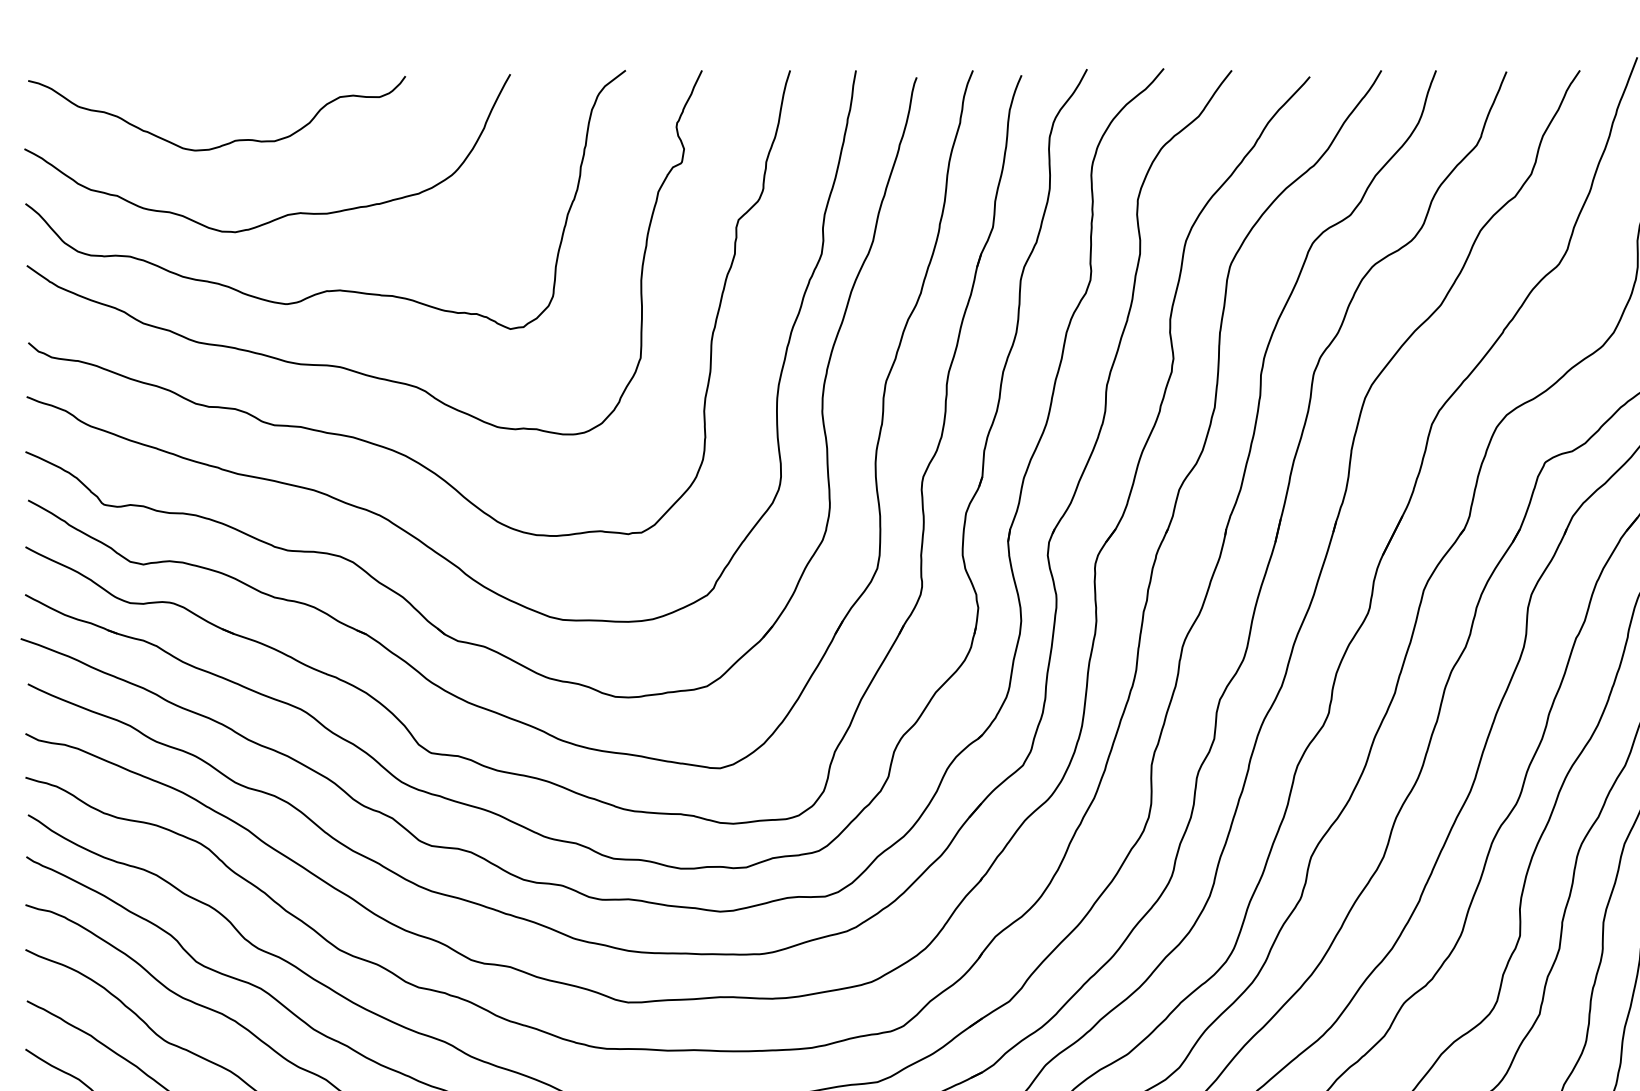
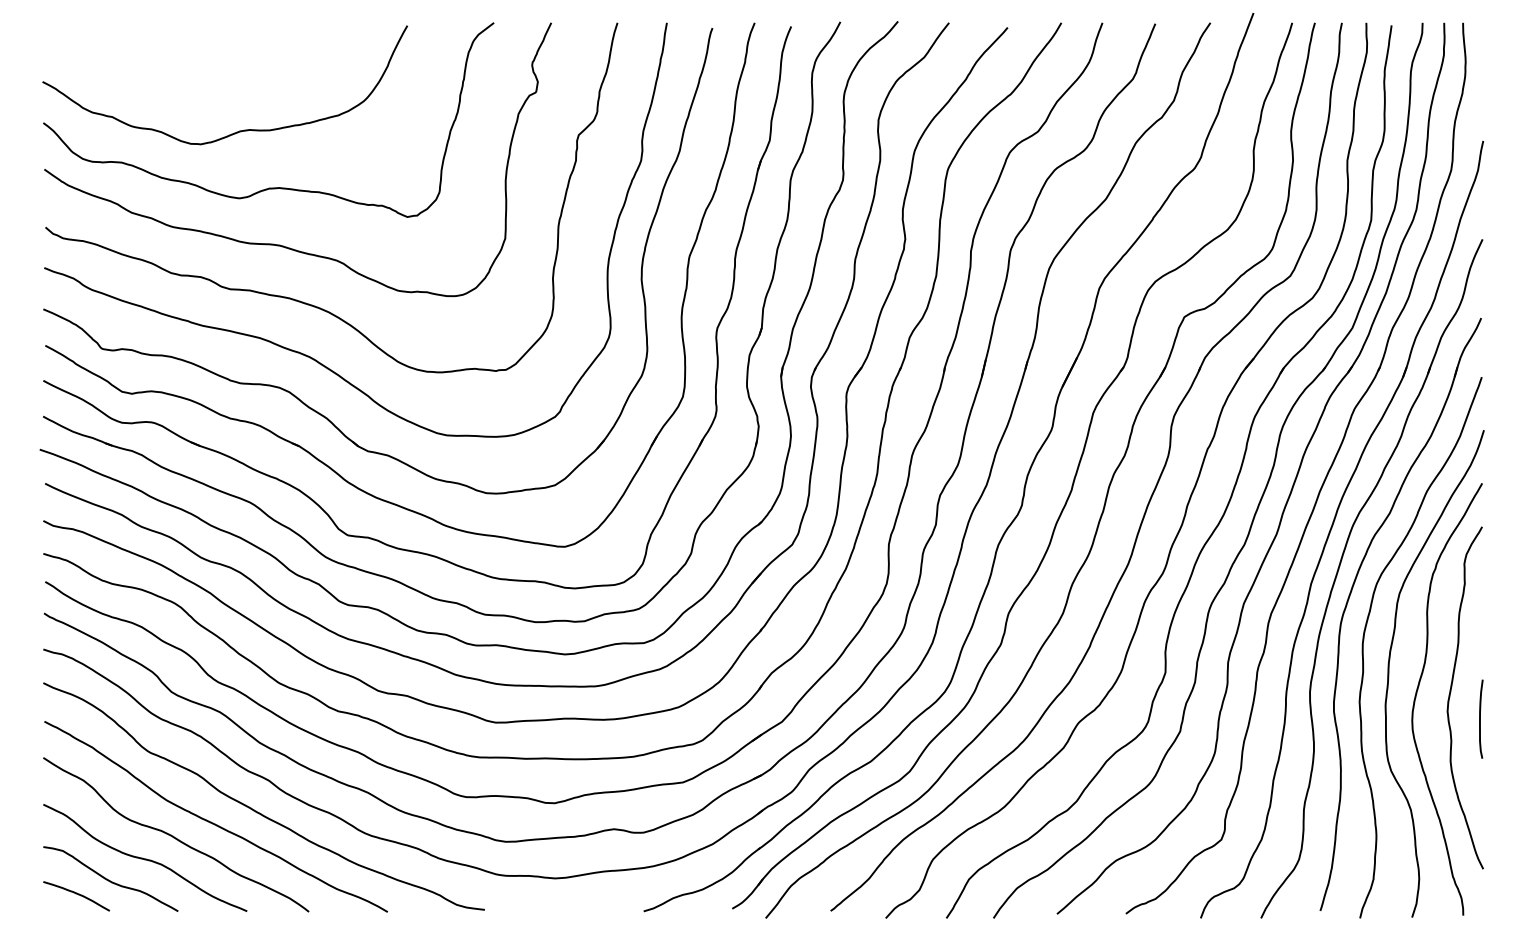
curve: (225, 143) -> (193, 77), removed

